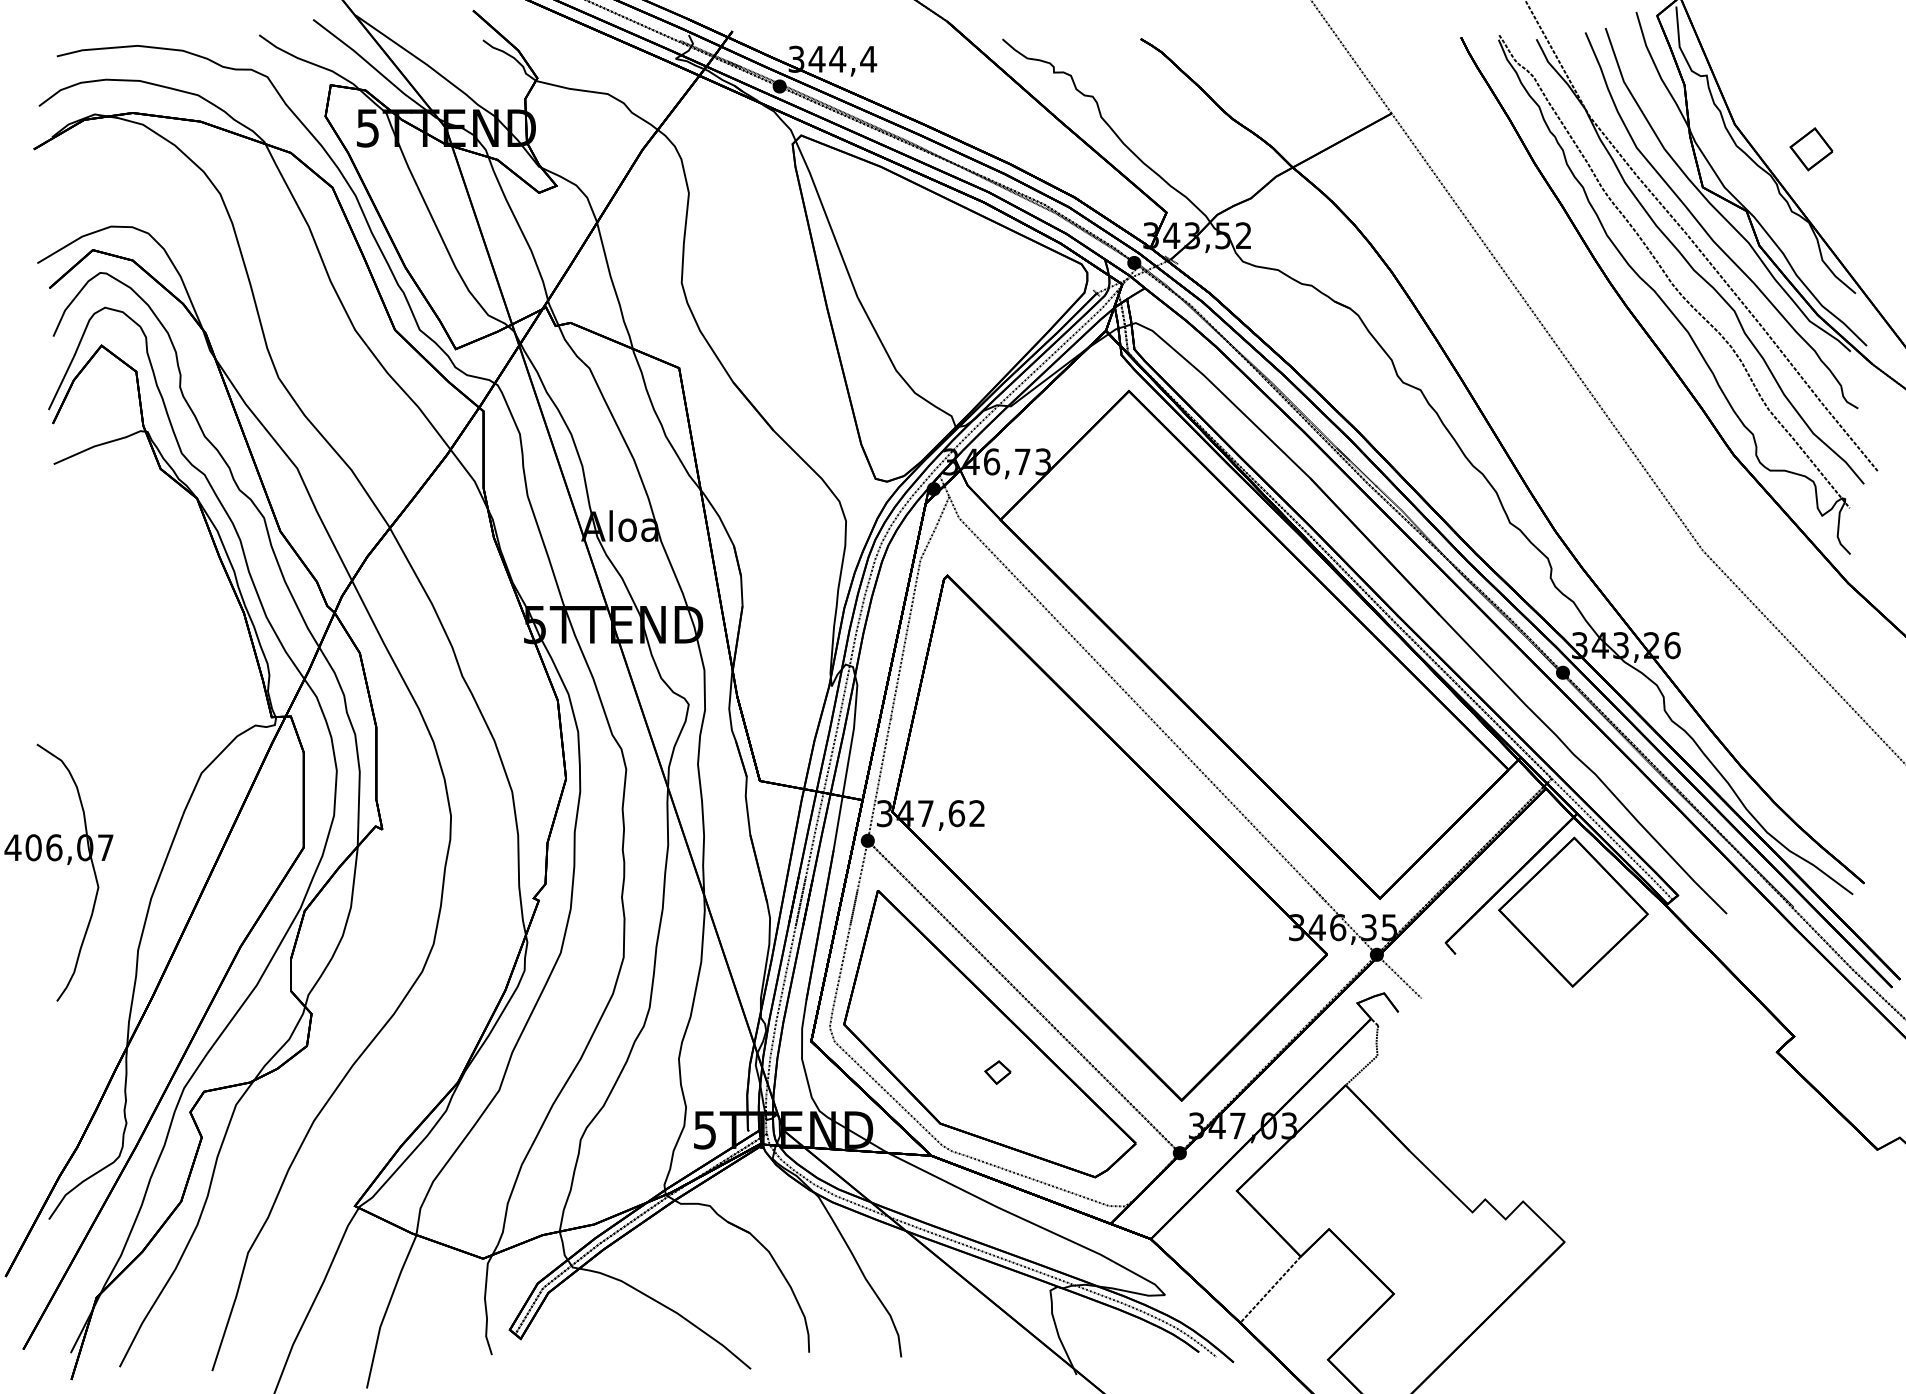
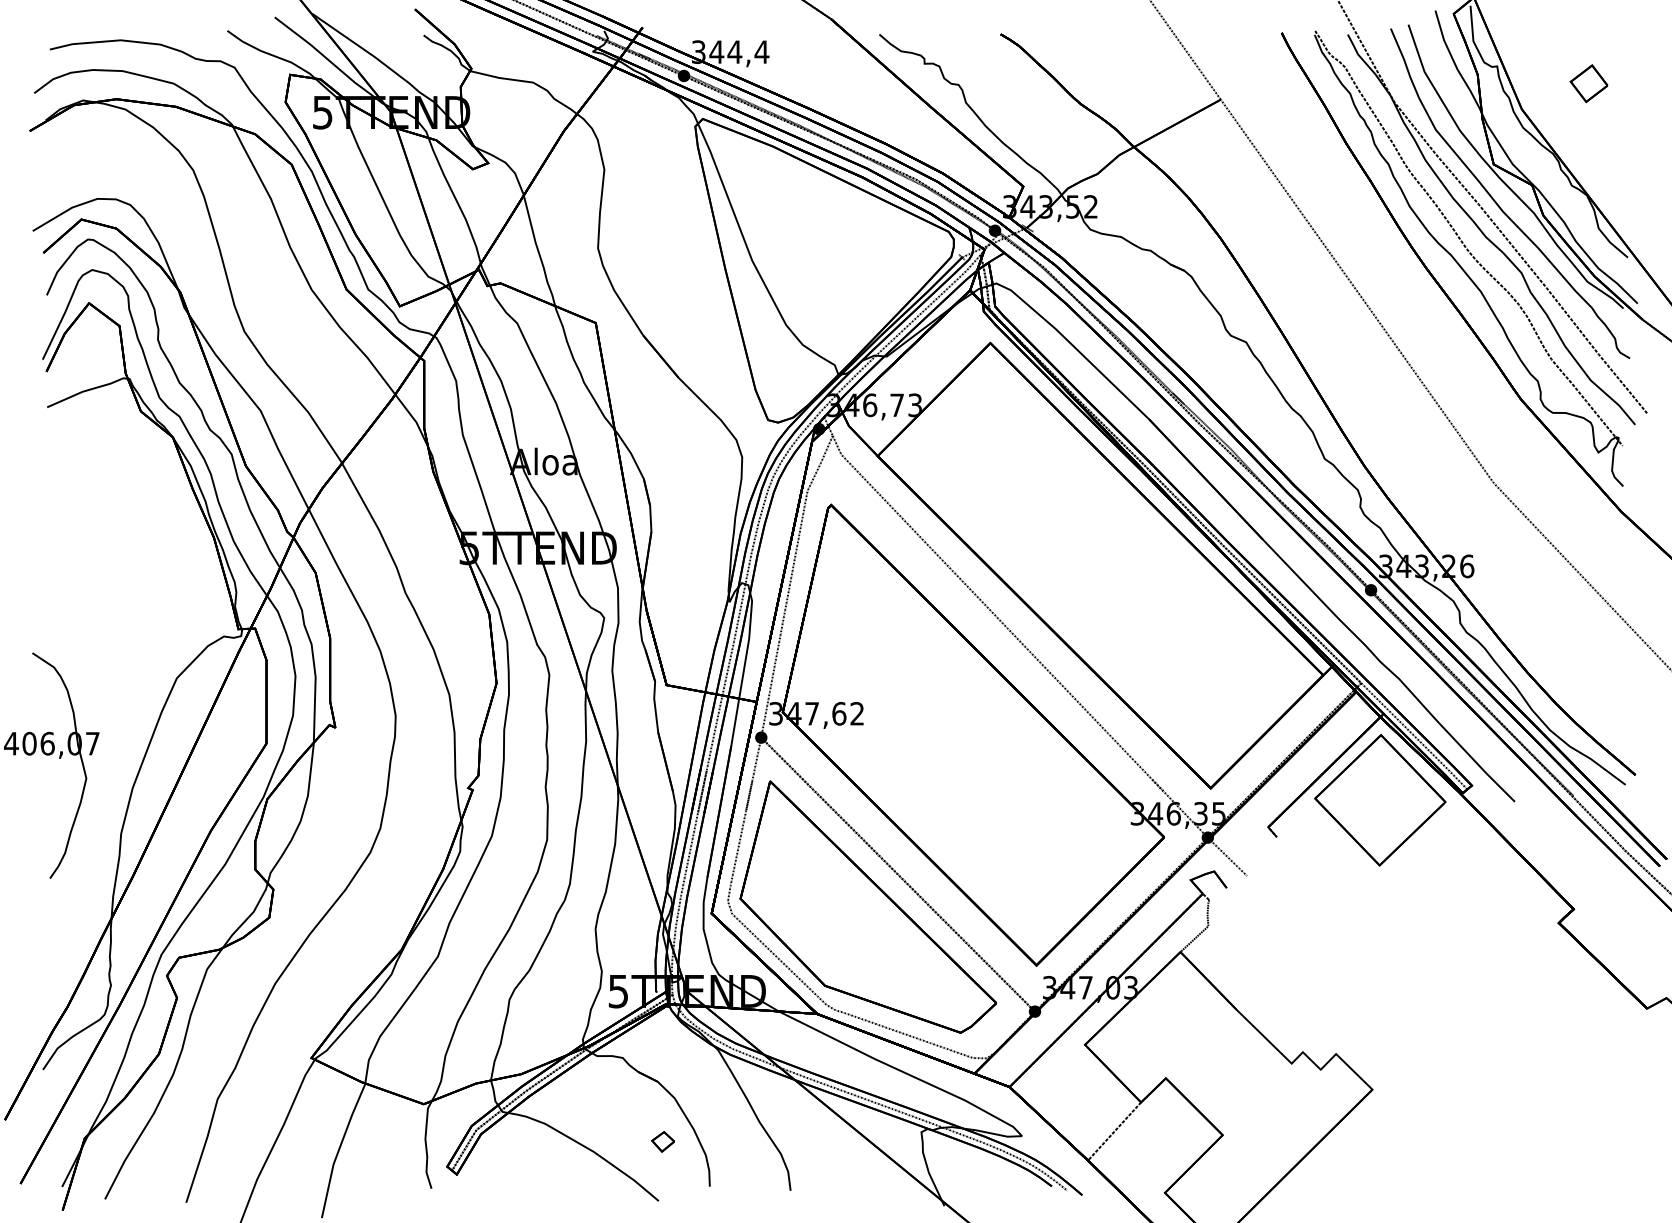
part: (1811, 149) -> (1589, 83), moved
part: (997, 1072) -> (662, 1141), moved

